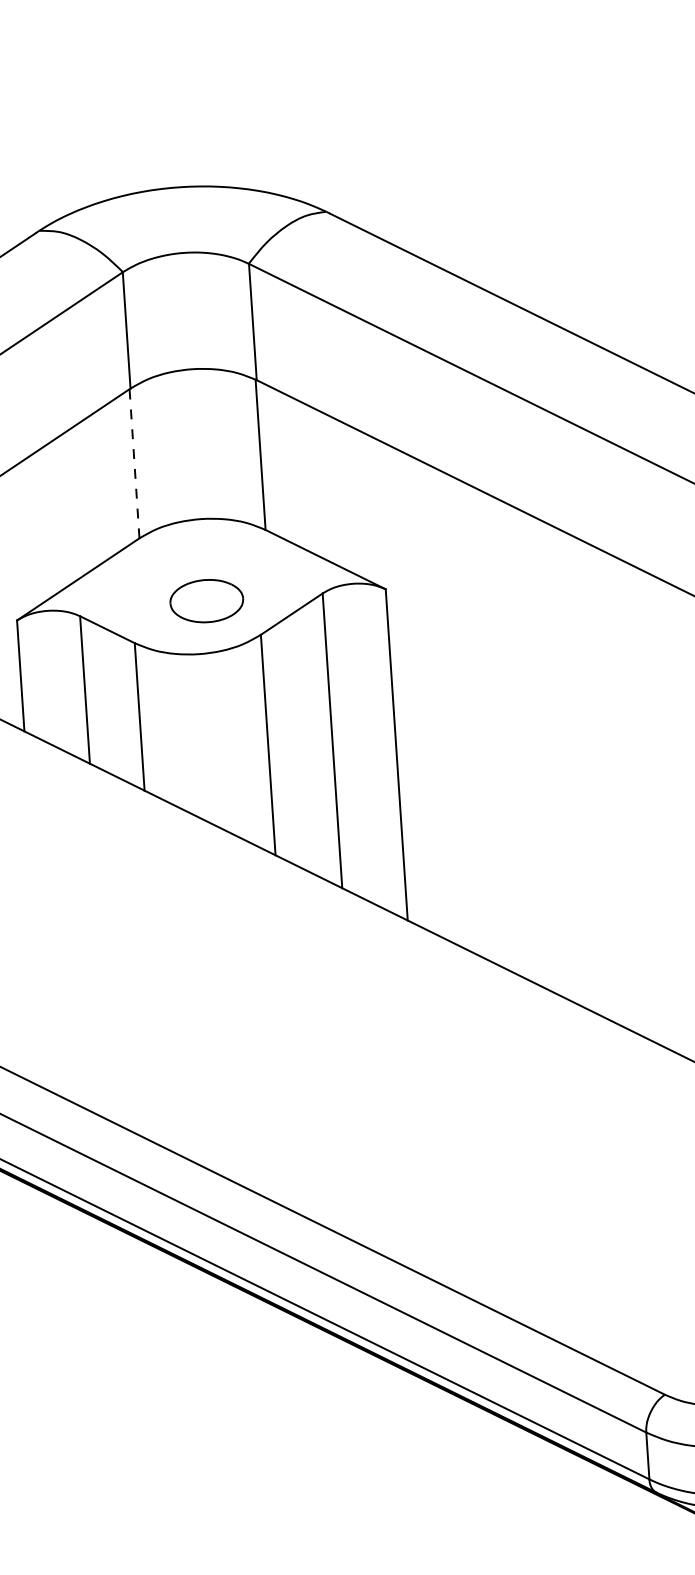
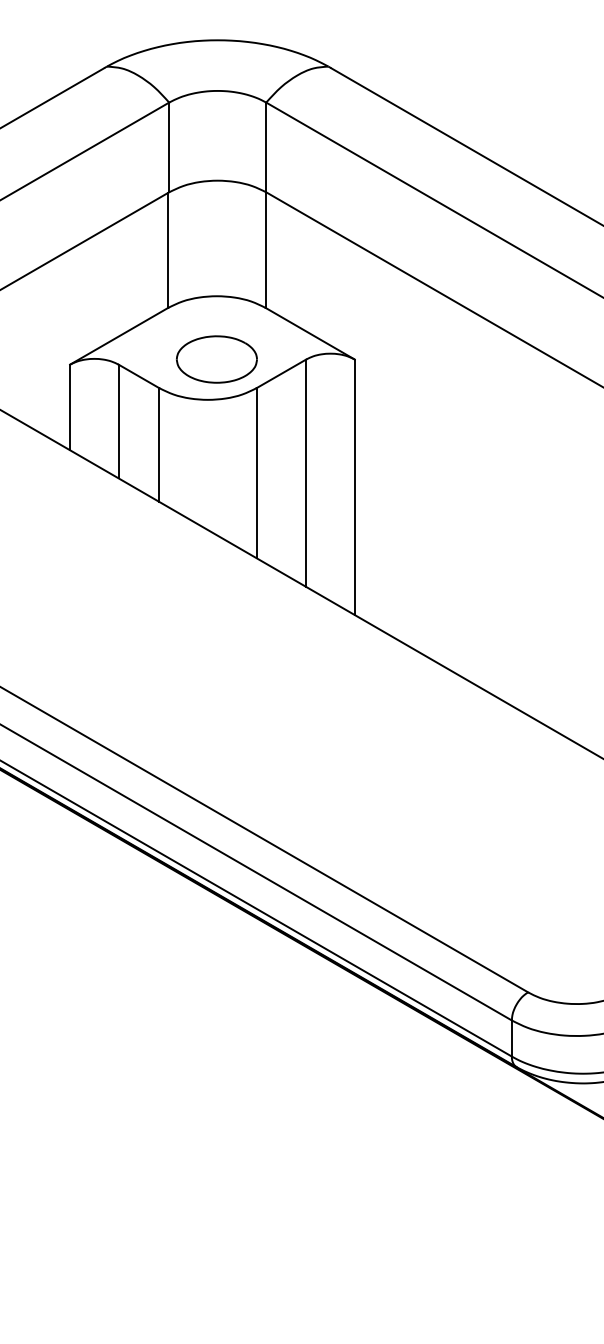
line: (134, 463) -> (168, 250), dashed -> solid
part: (206, 601) -> (216, 359), size x1.43

